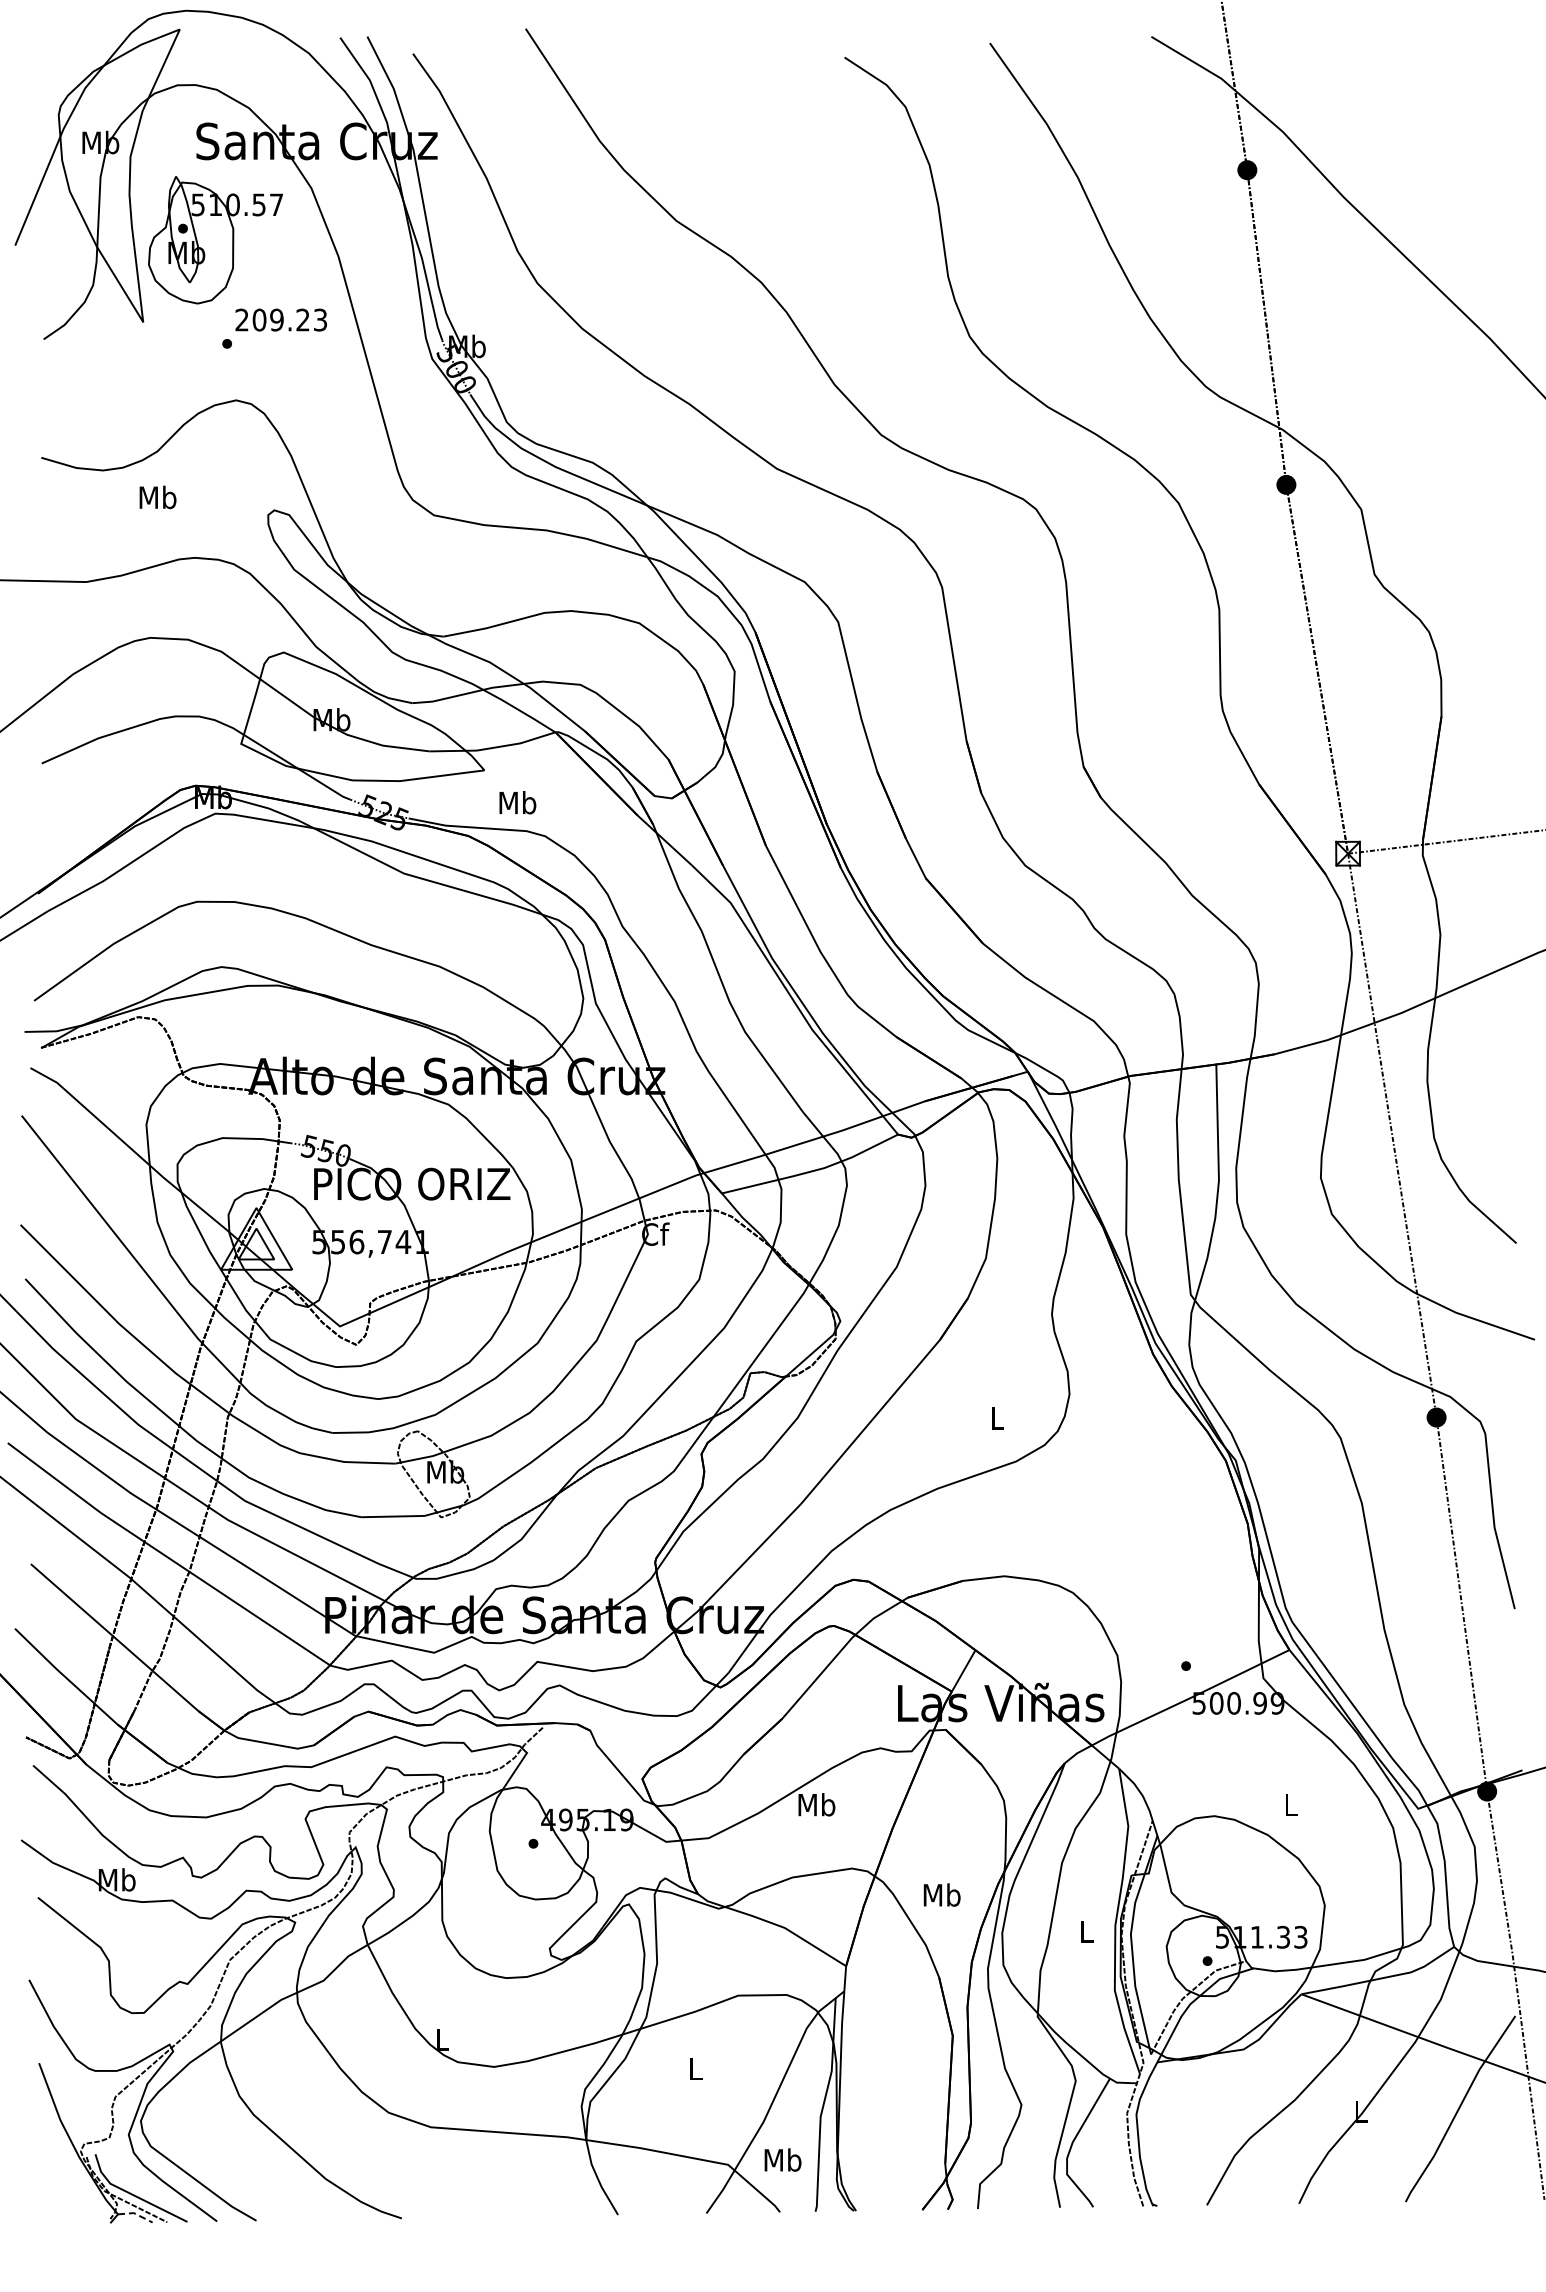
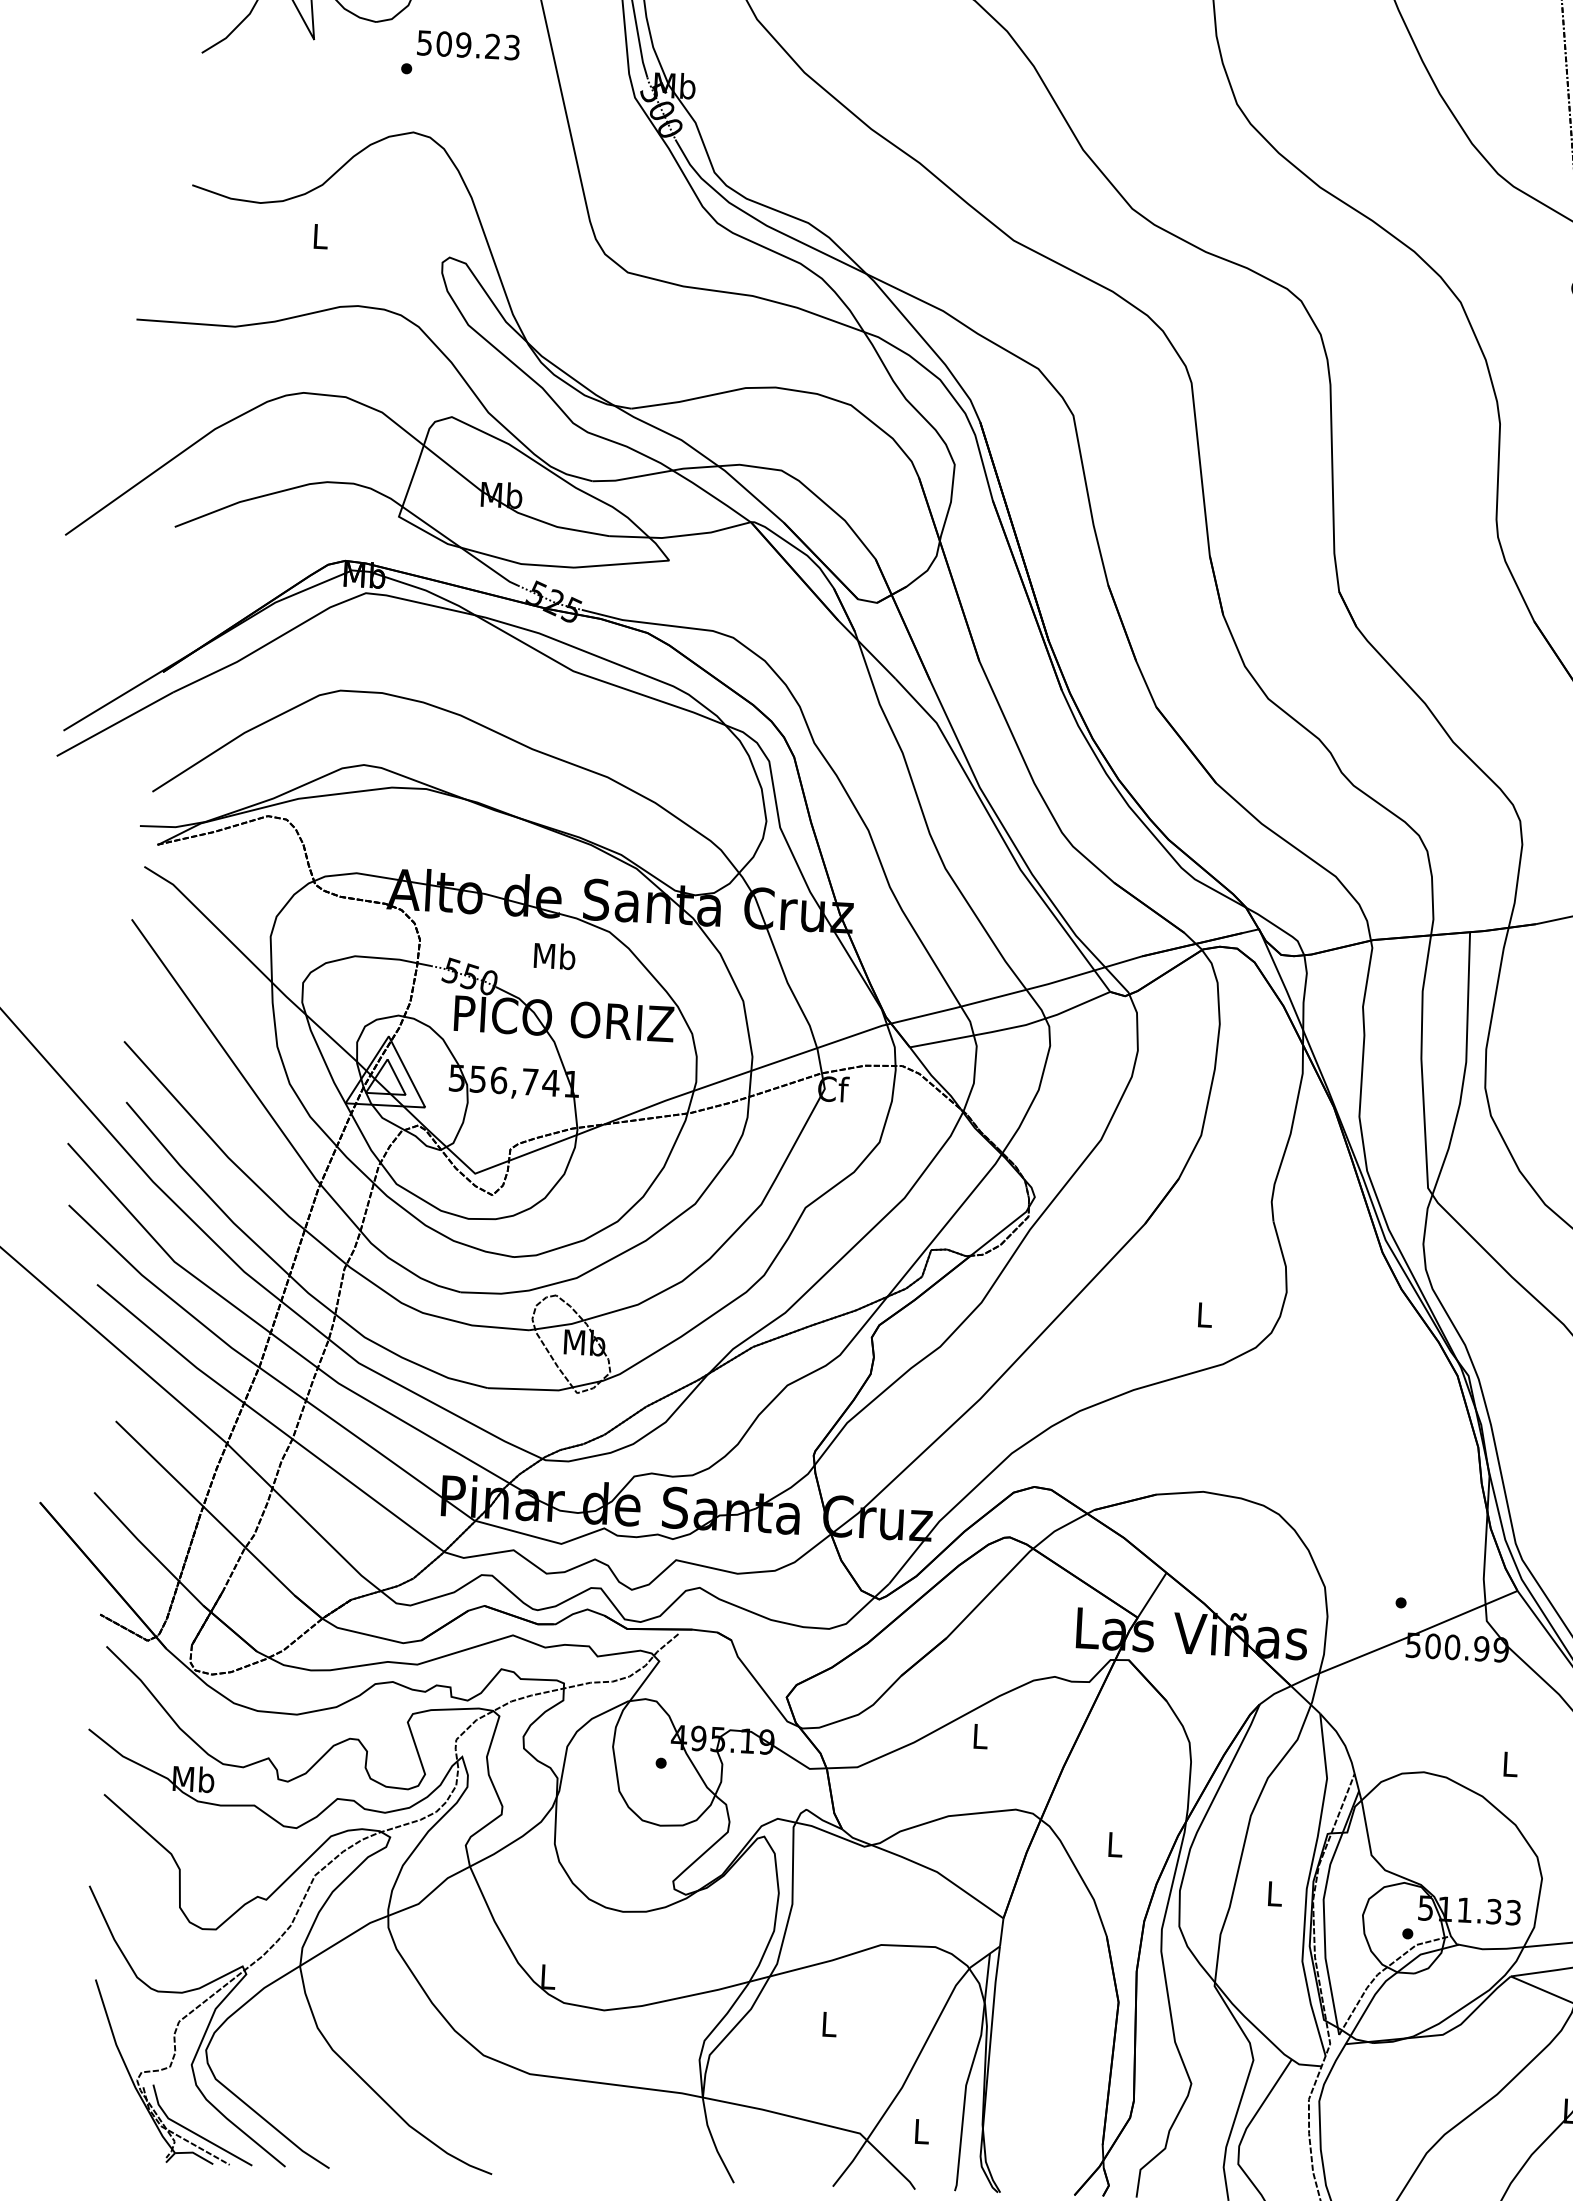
text: (241, 319) -> (424, 42), 209.23 -> 509.23
text: (157, 497) -> (319, 236), Mb -> L
text: (517, 802) -> (554, 955), moved
text: (816, 1804) -> (979, 1735), Mb -> L
text: (941, 1894) -> (1114, 1843), Mb -> L
text: (782, 2159) -> (921, 2130), Mb -> L
line: (136, 2214) -> (195, 2154), dashed -> solid

